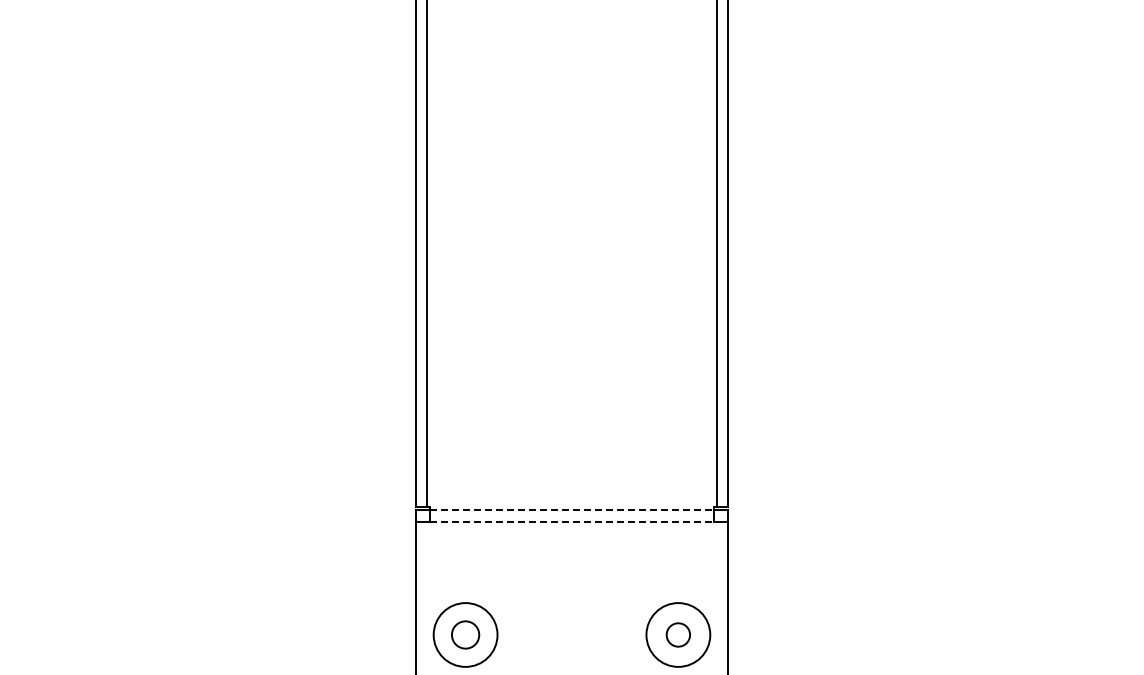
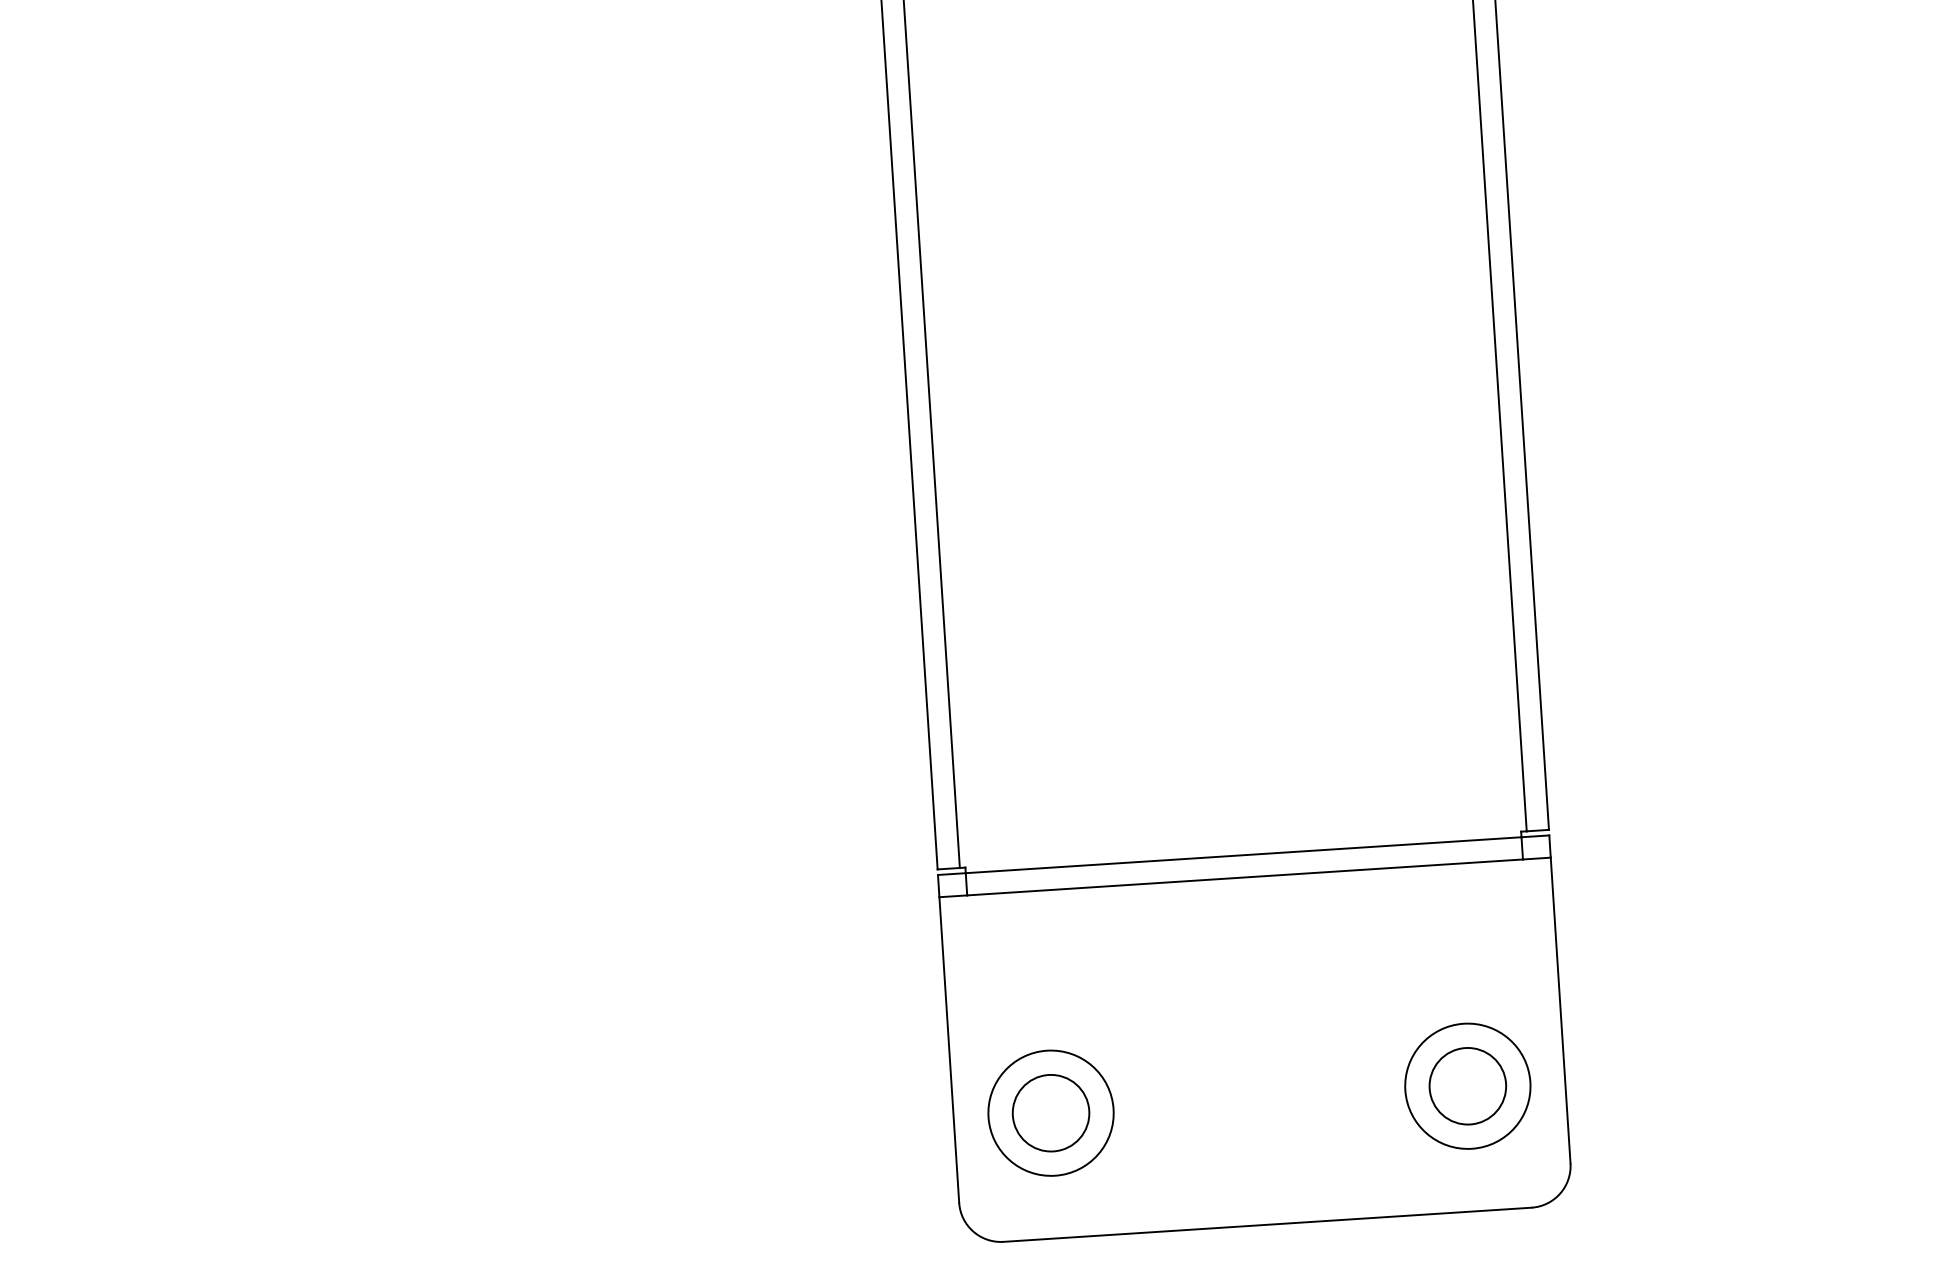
line: (571, 510) -> (1242, 855), dashed -> solid
line: (571, 521) -> (1244, 877), dashed -> solid
circle: (465, 634) -> (1050, 1112), size x1.43
circle: (677, 634) -> (1466, 1085), size x1.67

